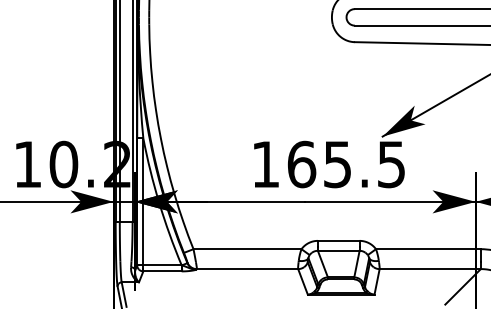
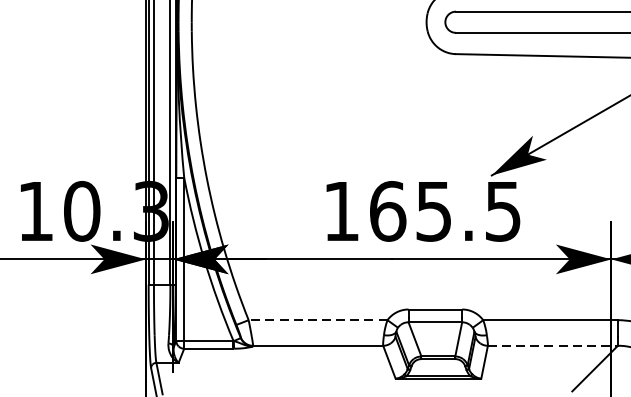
text: (117, 164) -> (150, 211), 10.2 -> 10.3
line: (247, 249) -> (318, 320), solid -> dashed
line: (430, 269) -> (553, 346), solid -> dashed

